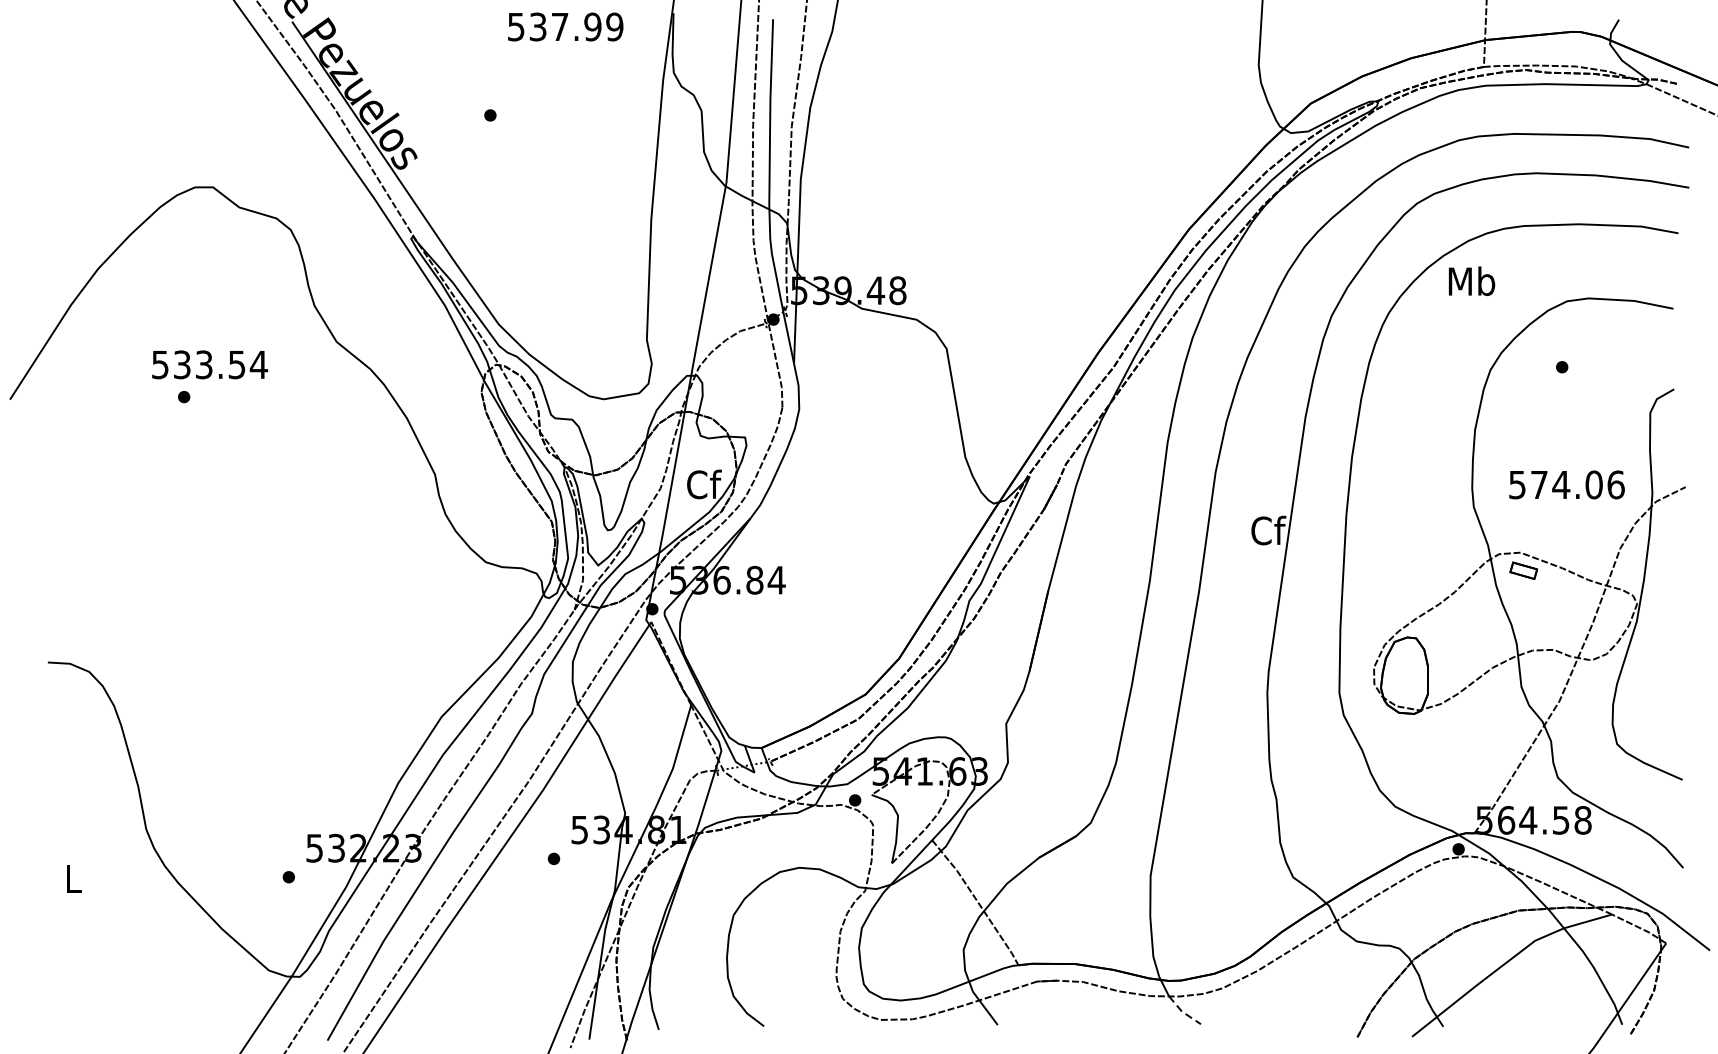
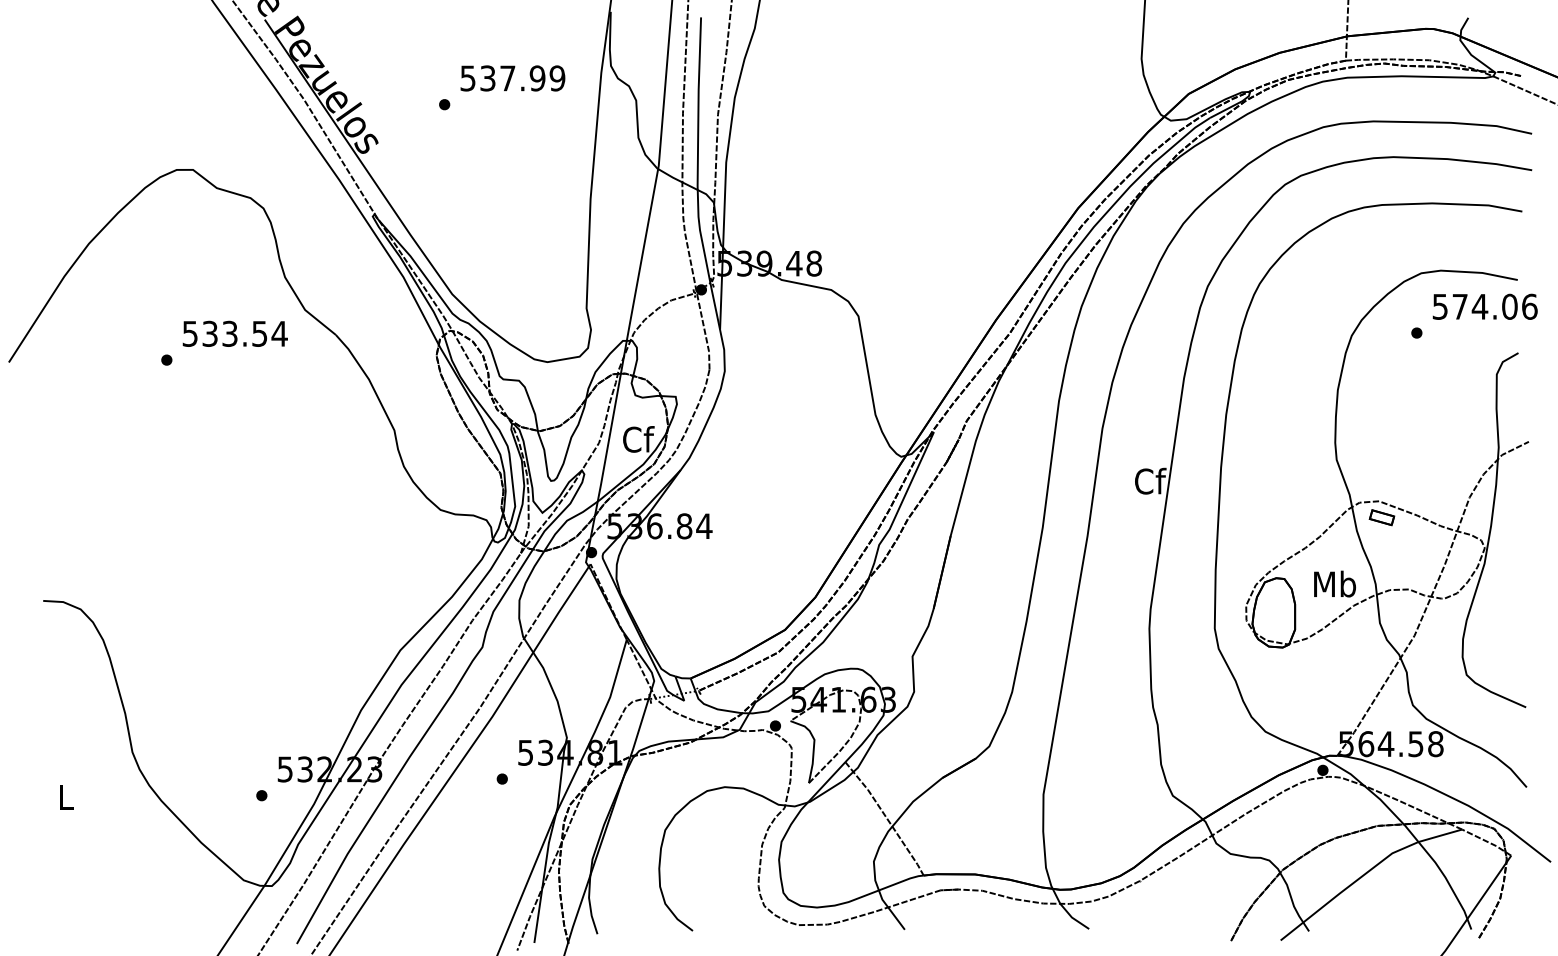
text: (565, 27) -> (512, 78), moved
text: (1471, 280) -> (1334, 583), moved
text: (209, 364) -> (234, 333), moved
text: (1566, 484) -> (1484, 306), moved
line: (1182, 1012) -> (1072, 918), dashed -> solid

